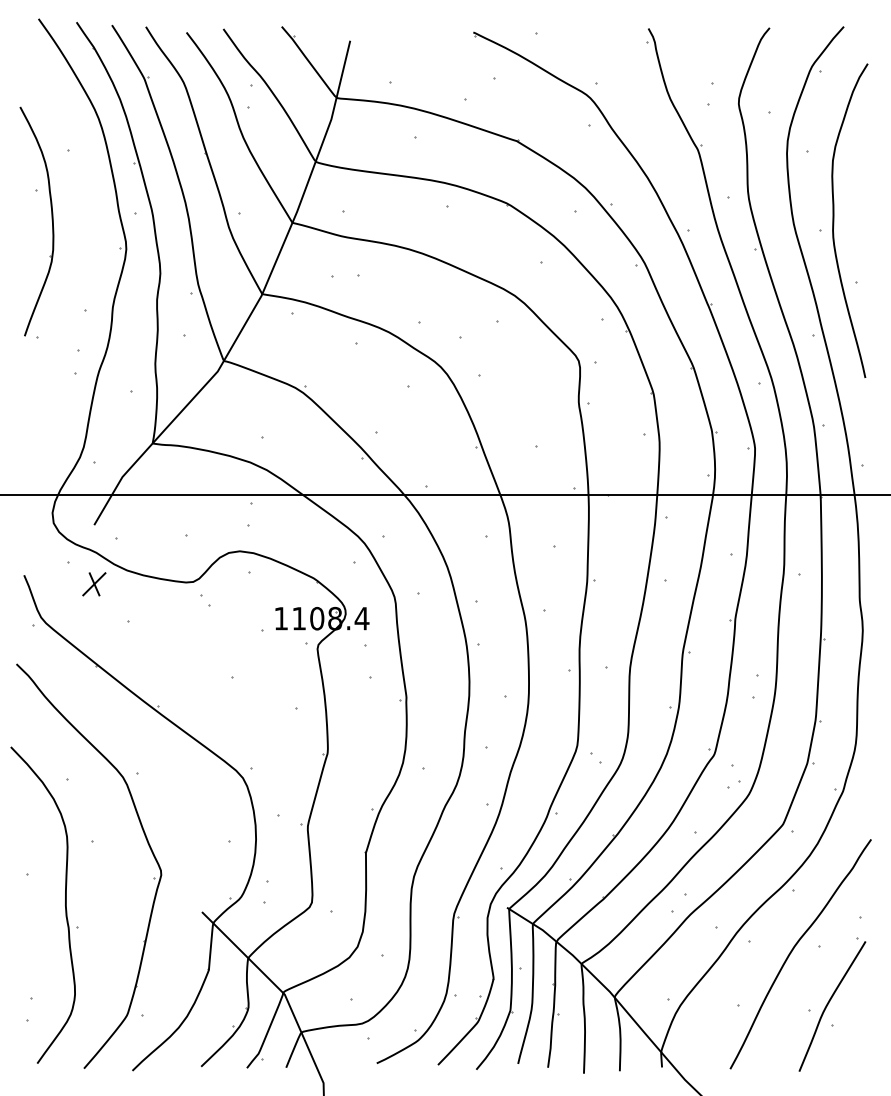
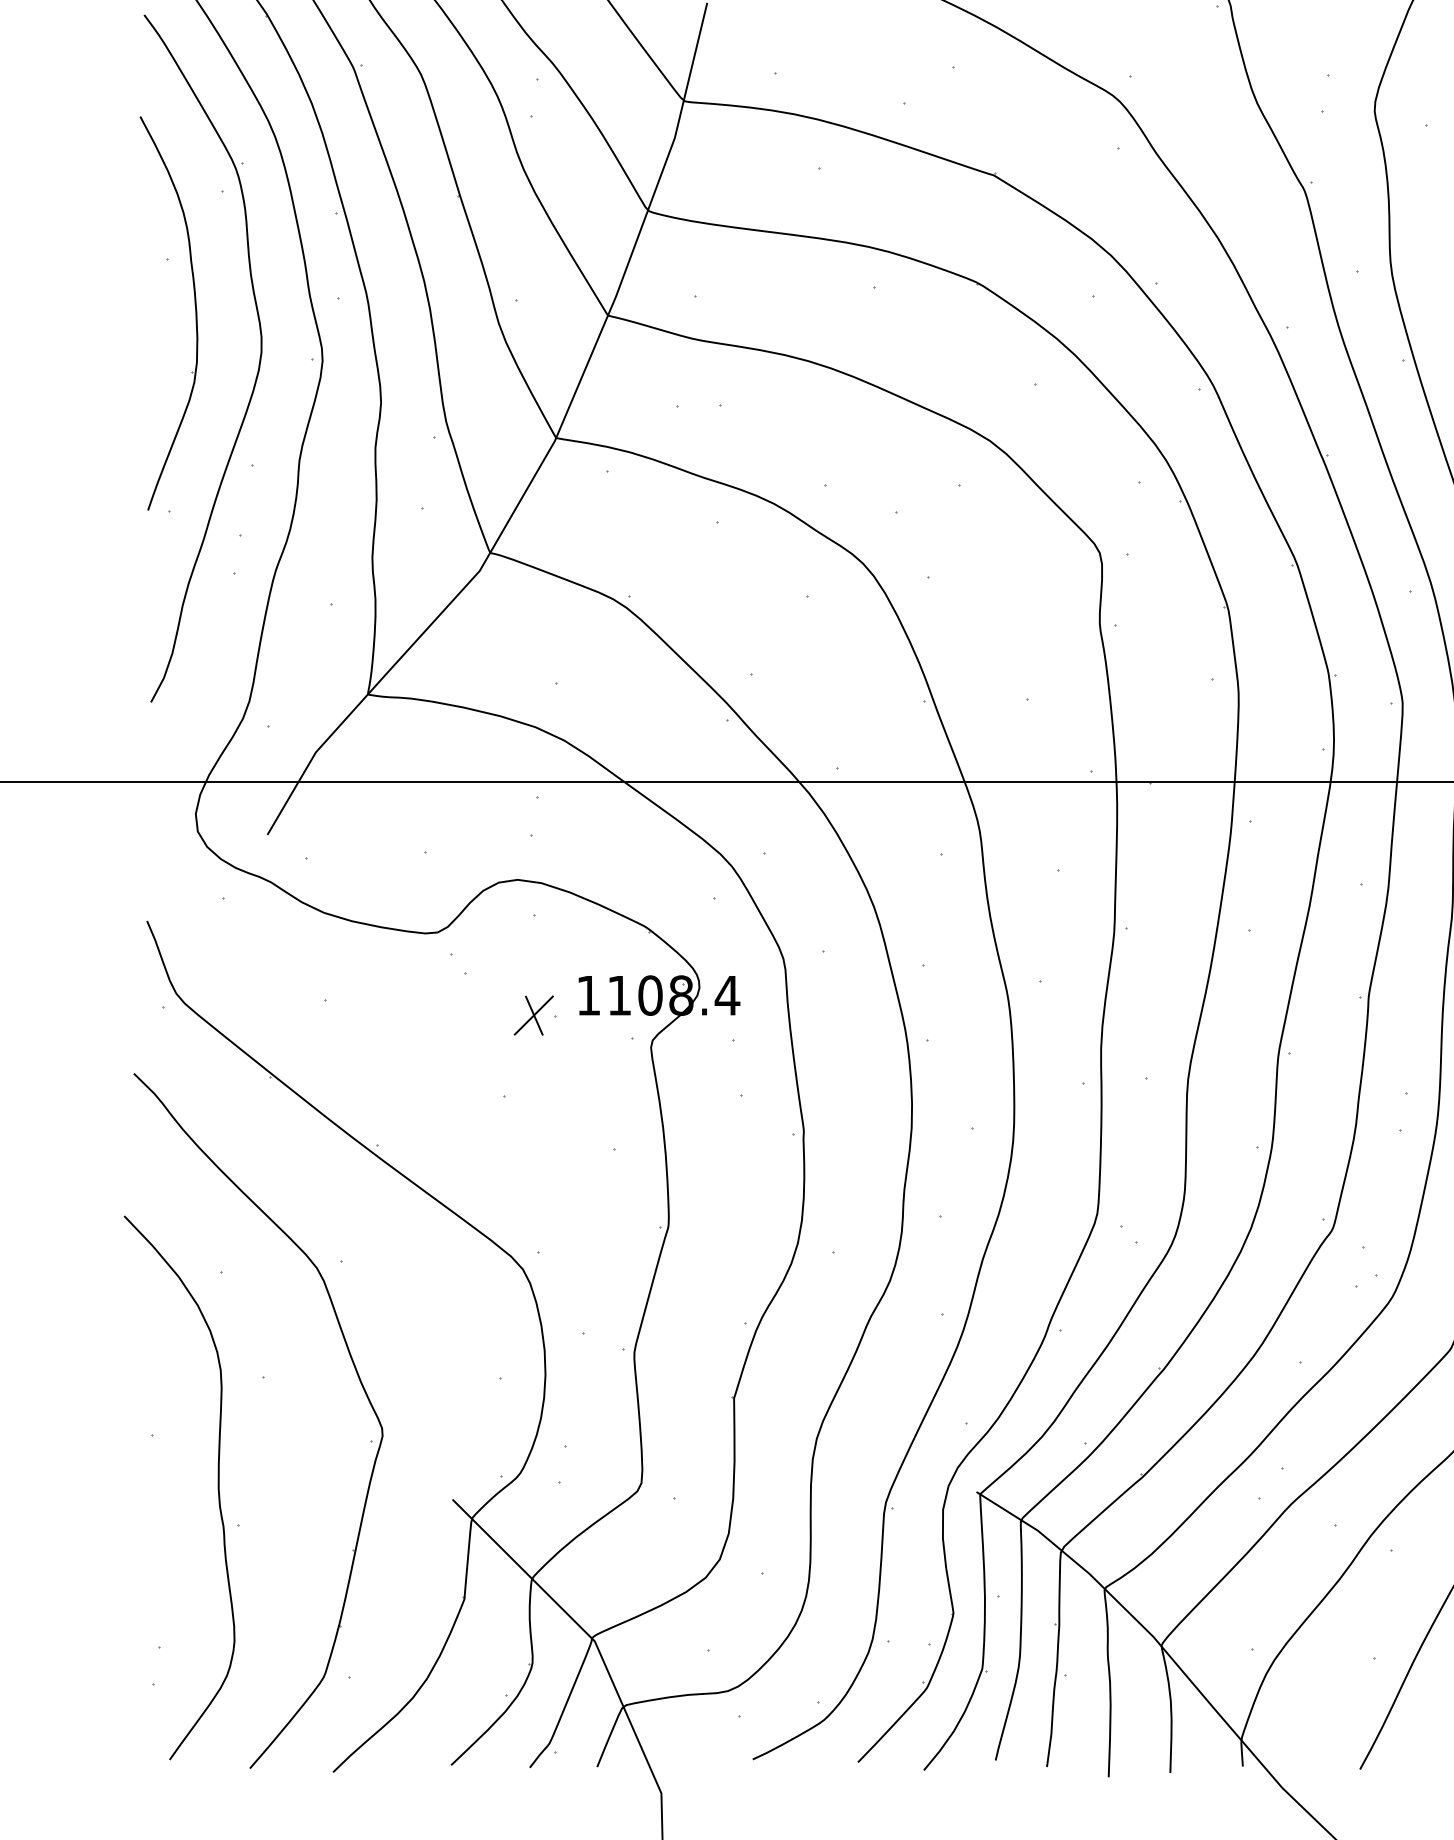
part: (88, 251) -> (257, 364), added
part: (94, 584) -> (534, 1015), moved

